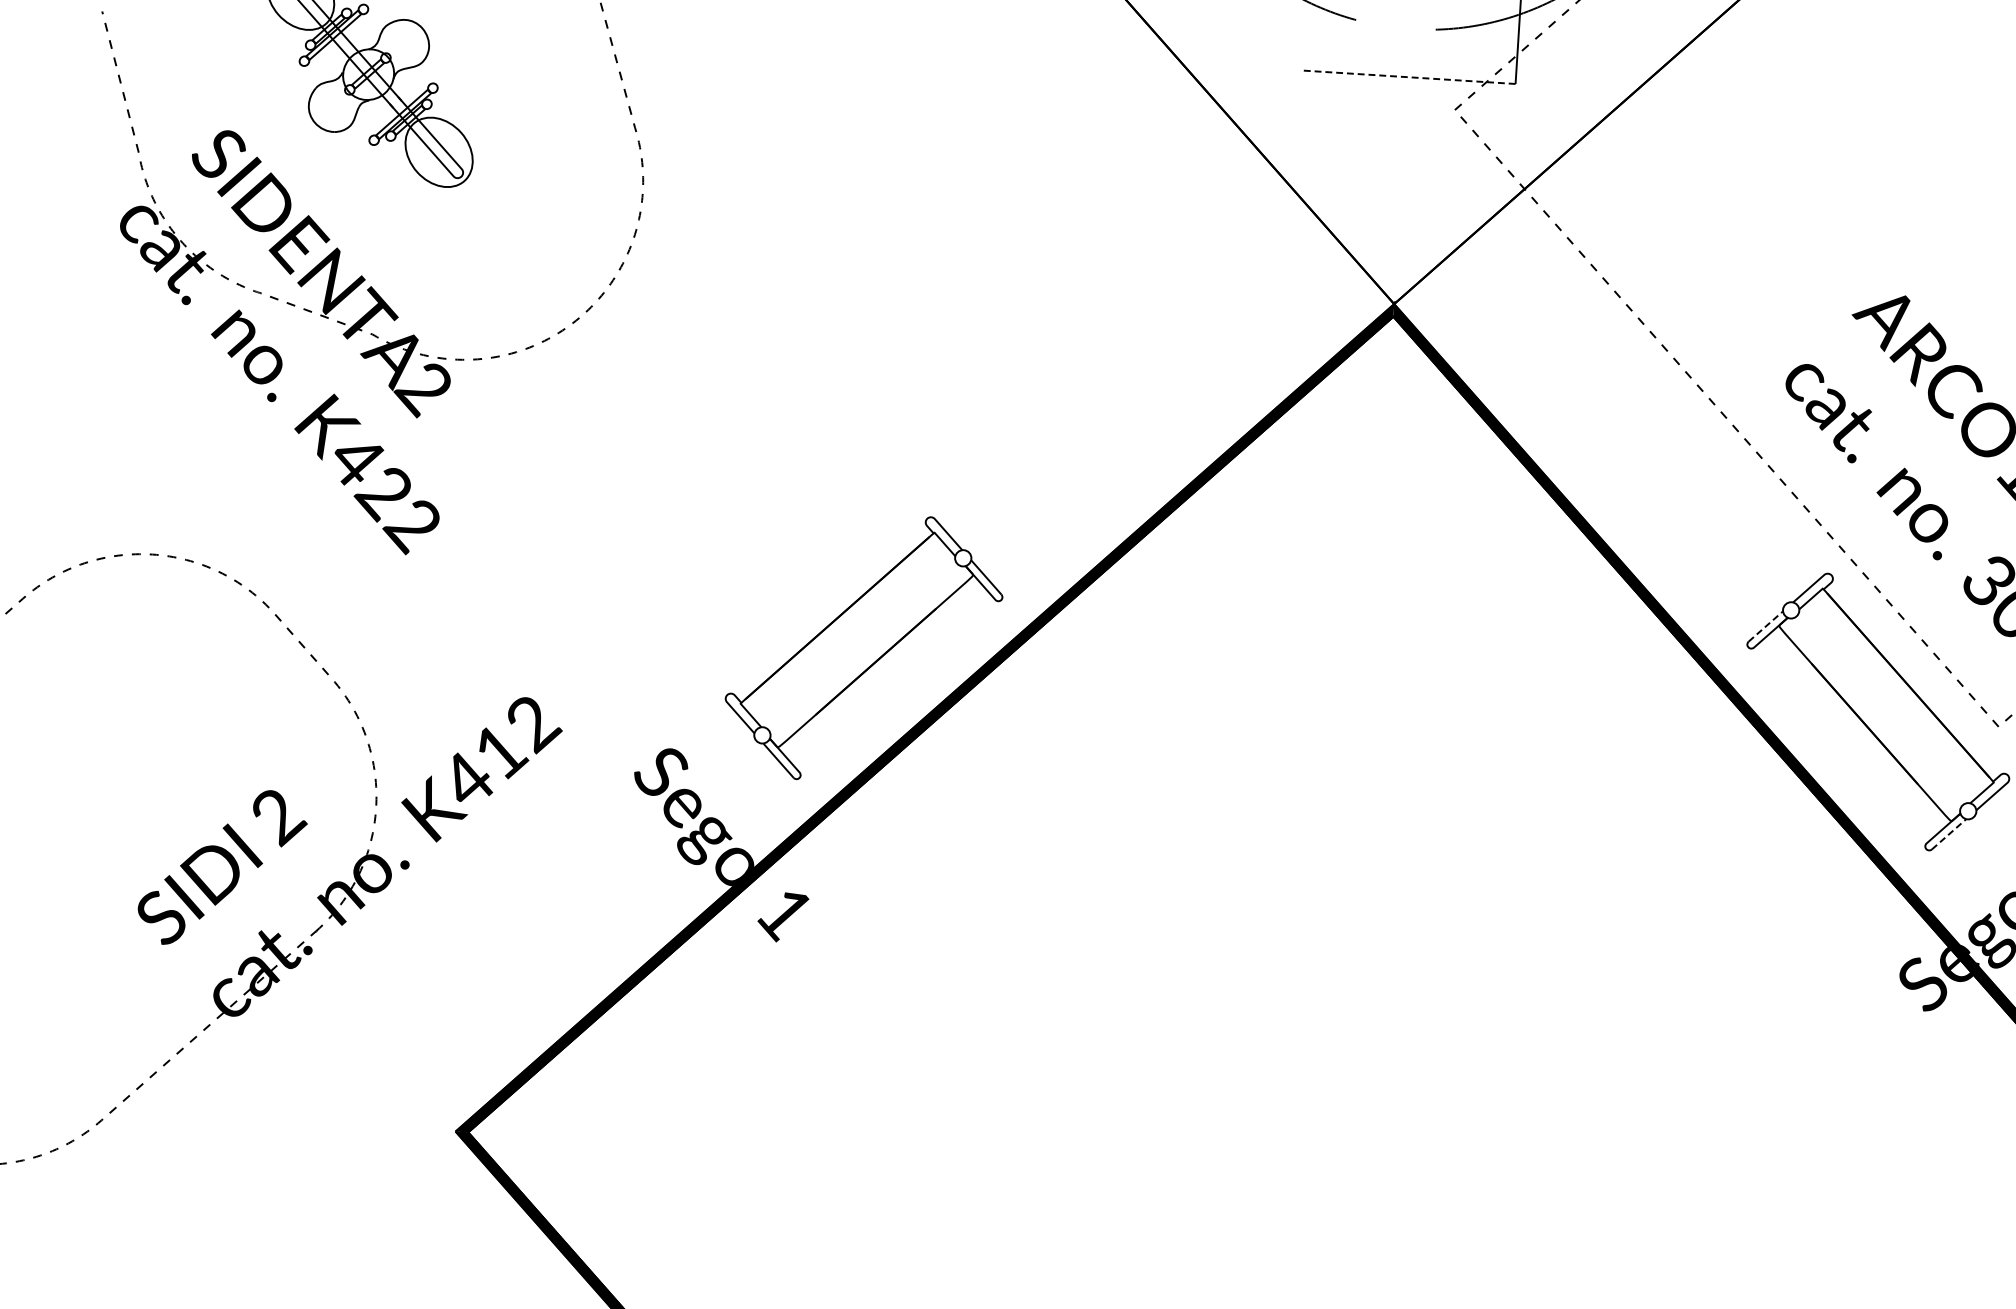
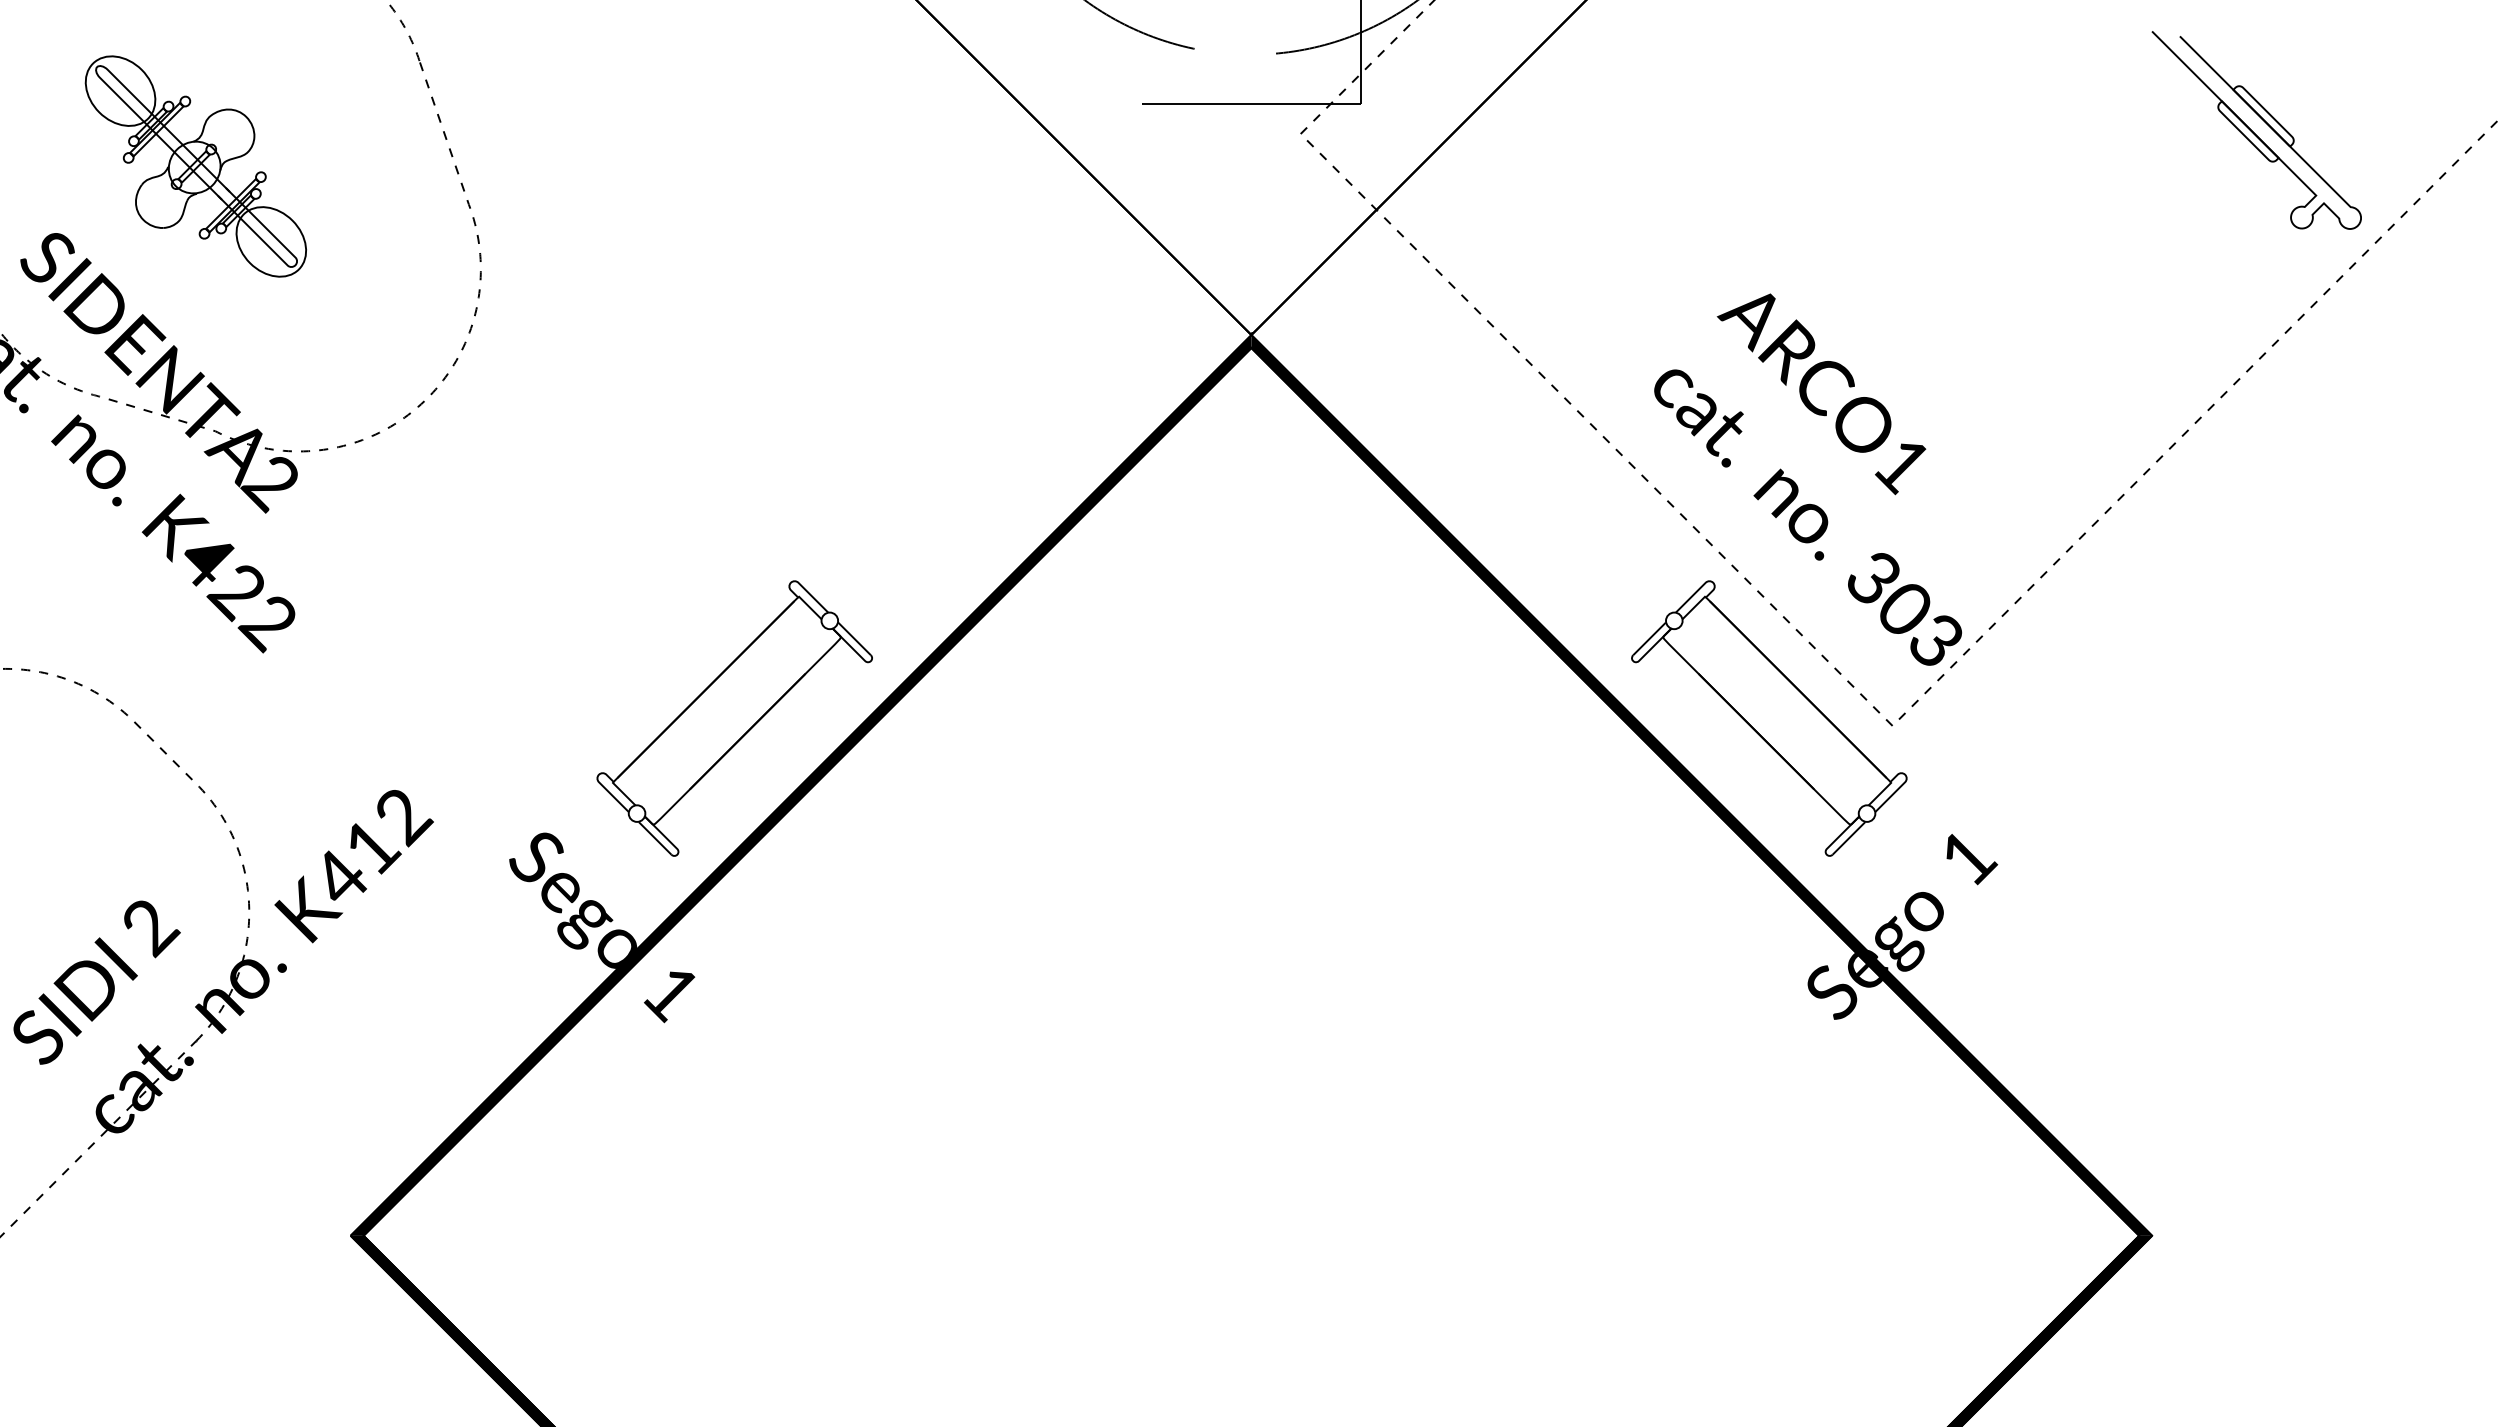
line: (1407, 77) -> (1250, 103), dashed -> solid
line: (1765, 626) -> (1649, 638), dashed -> solid
line: (1949, 834) -> (1849, 838), dashed -> solid

